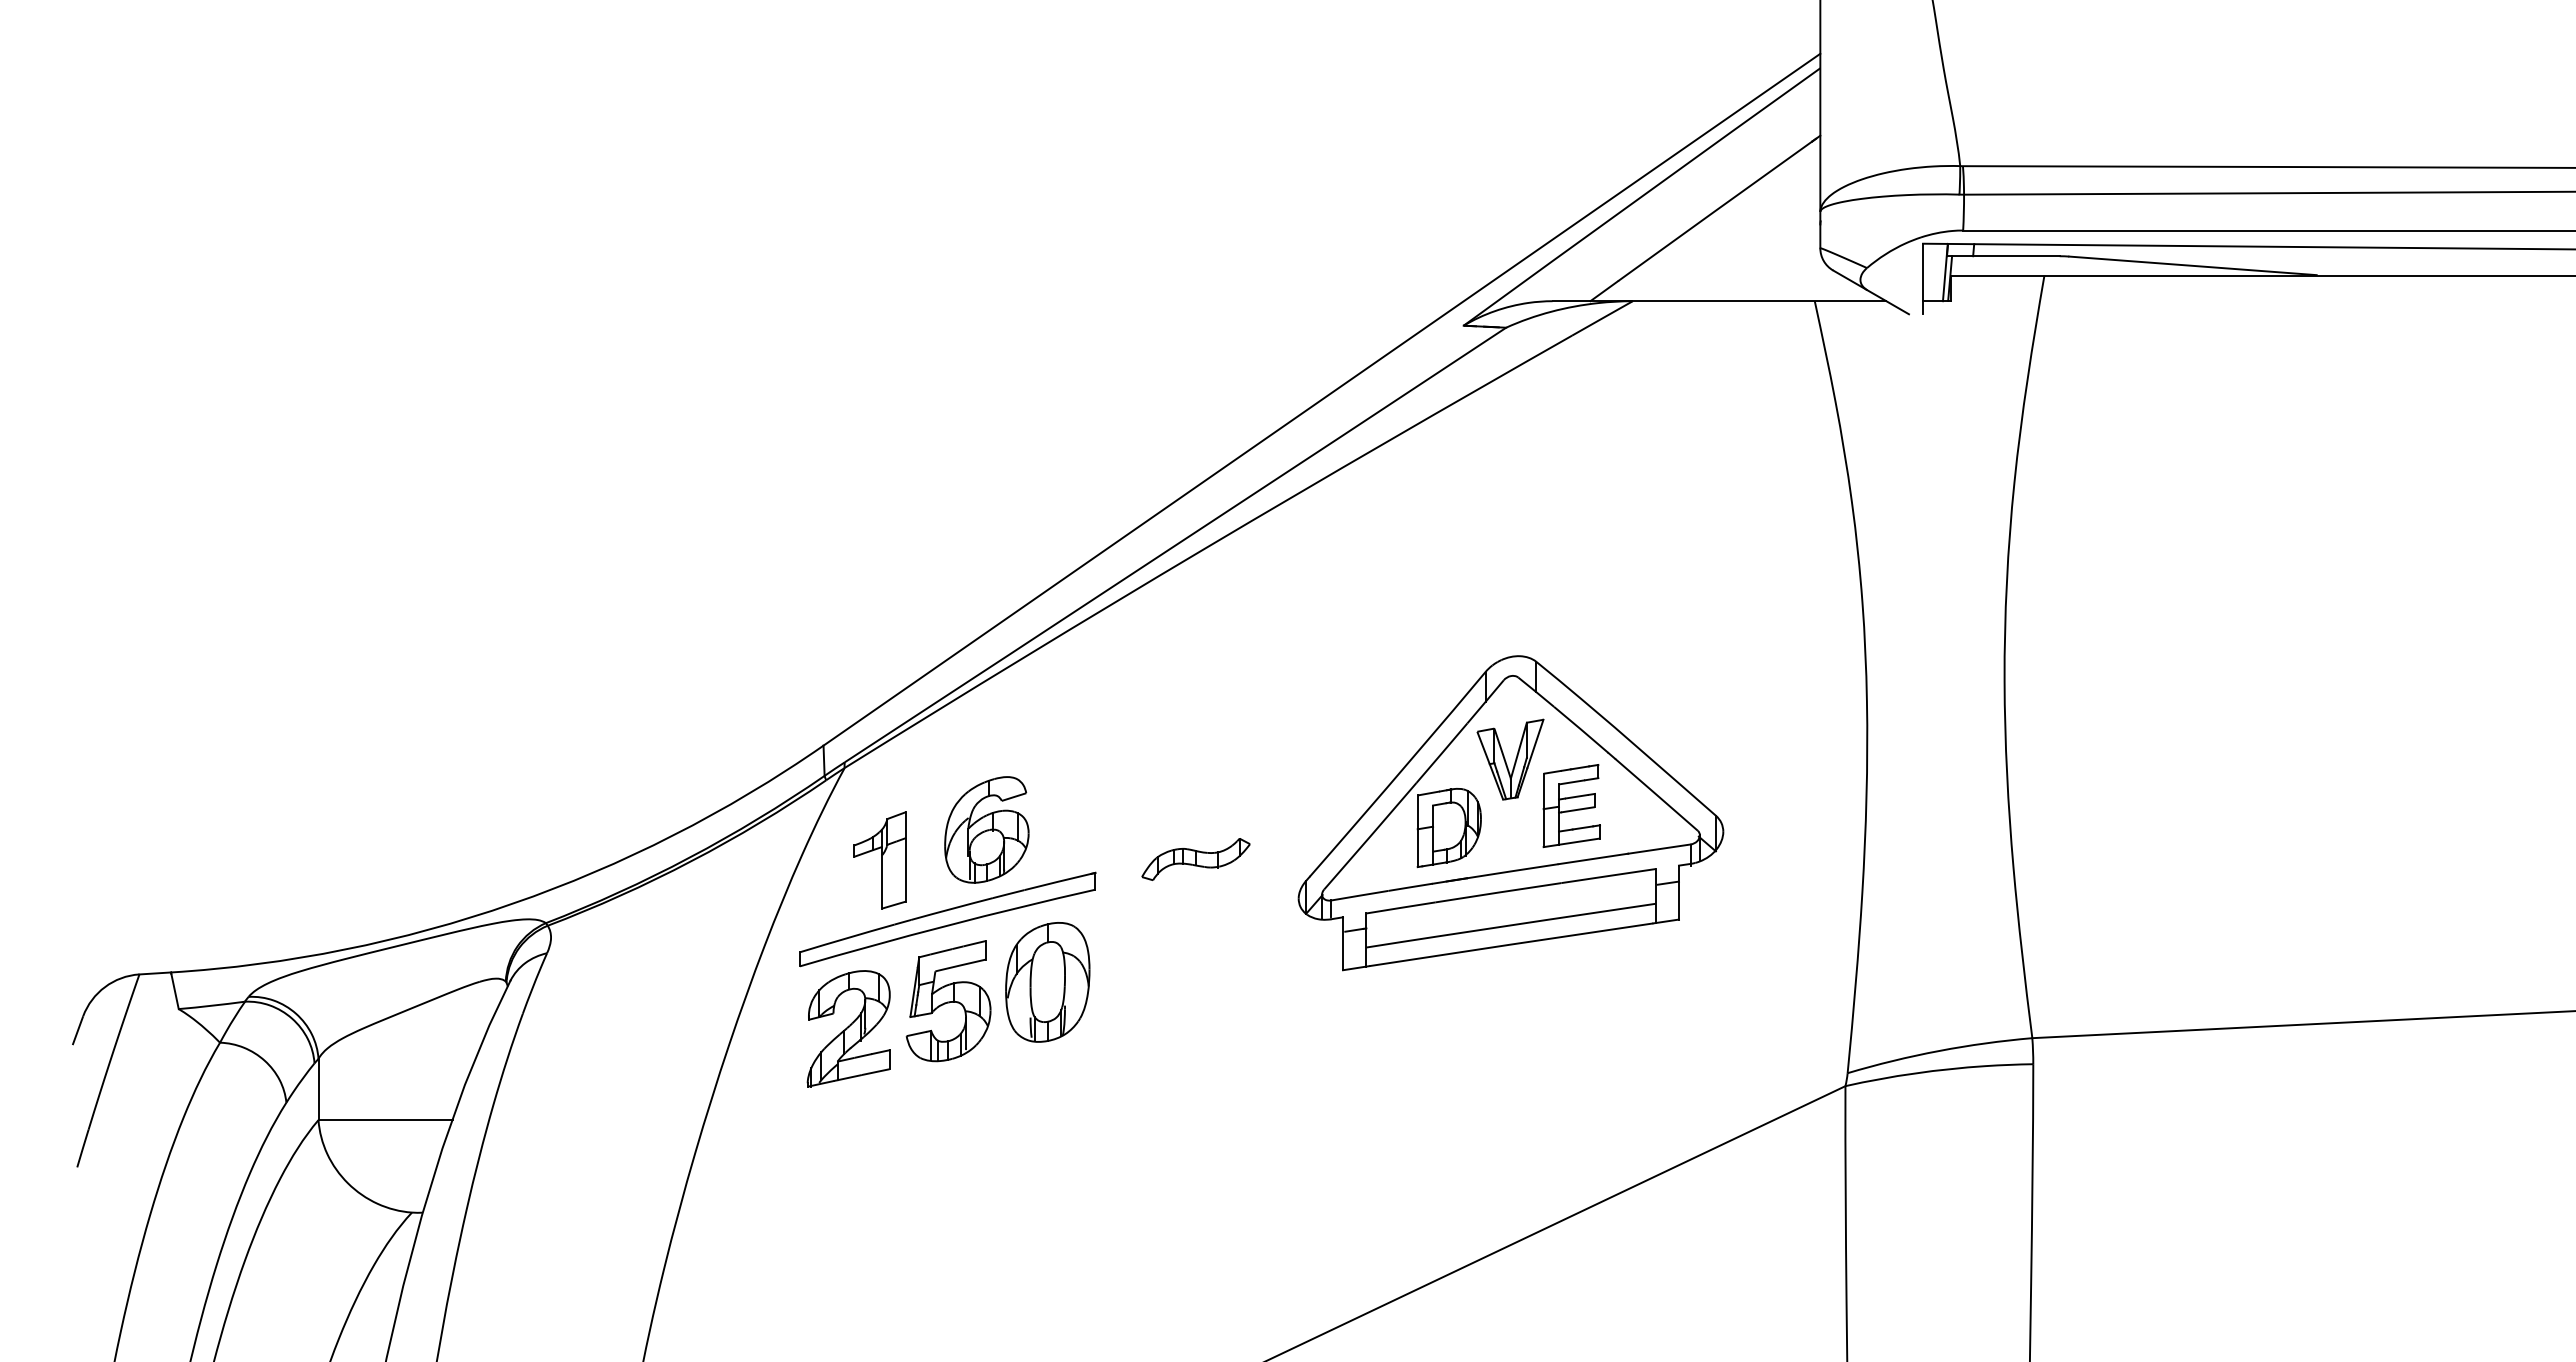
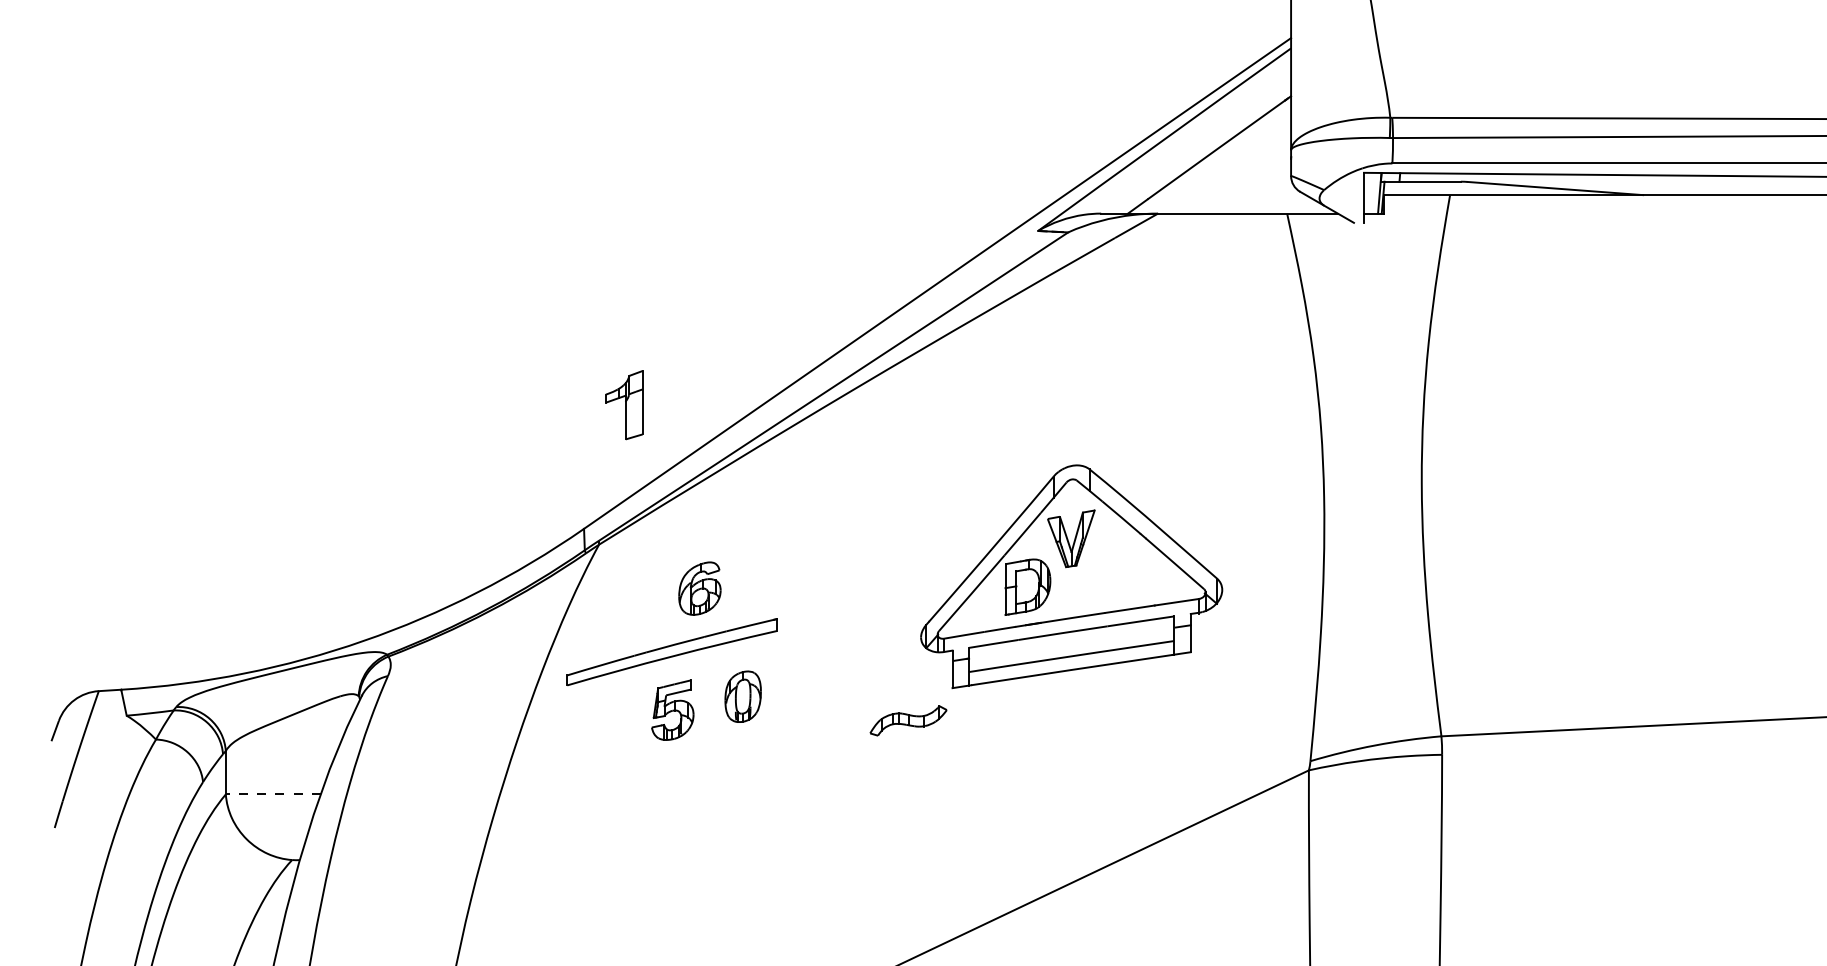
part: (1571, 805) -> (1114, 571), removed
part: (986, 829) -> (699, 588), size x0.7
part: (1195, 859) -> (908, 720), moved
part: (879, 860) -> (623, 405), moved
part: (1047, 982) -> (742, 696), size x0.6
part: (948, 1001) -> (672, 710), size x0.7
part: (848, 1028) -> (601, 729), removed
line: (385, 1120) -> (273, 794), solid -> dashed

